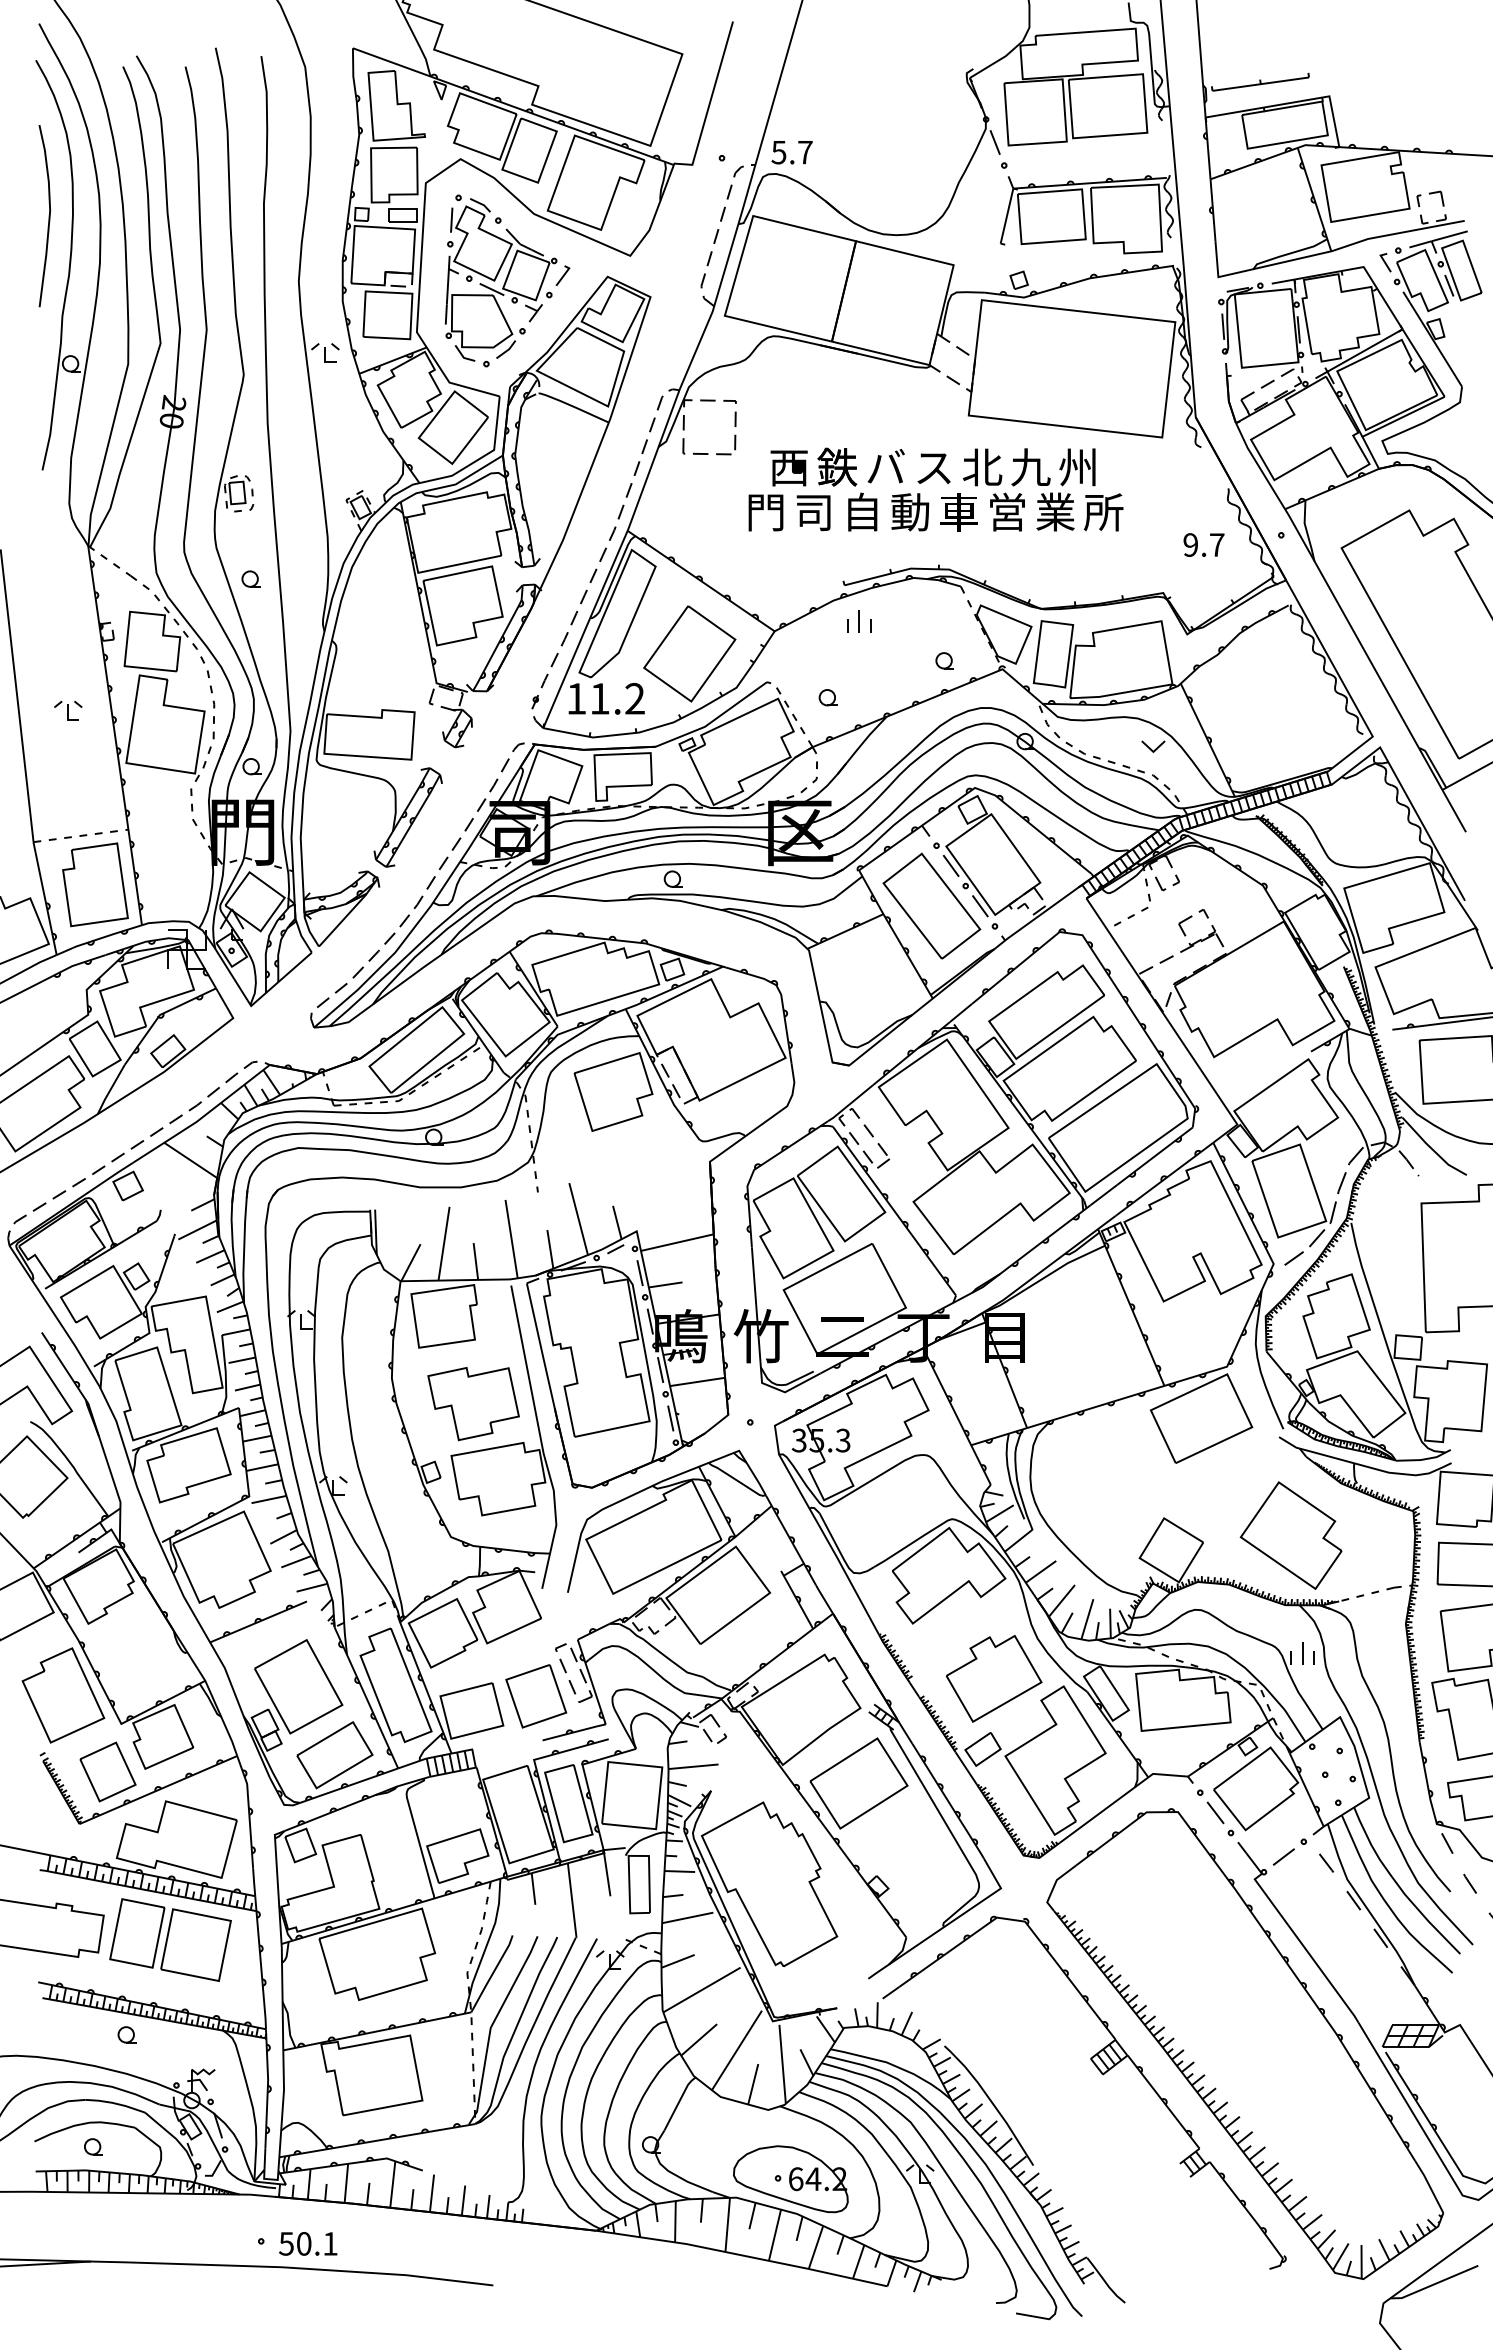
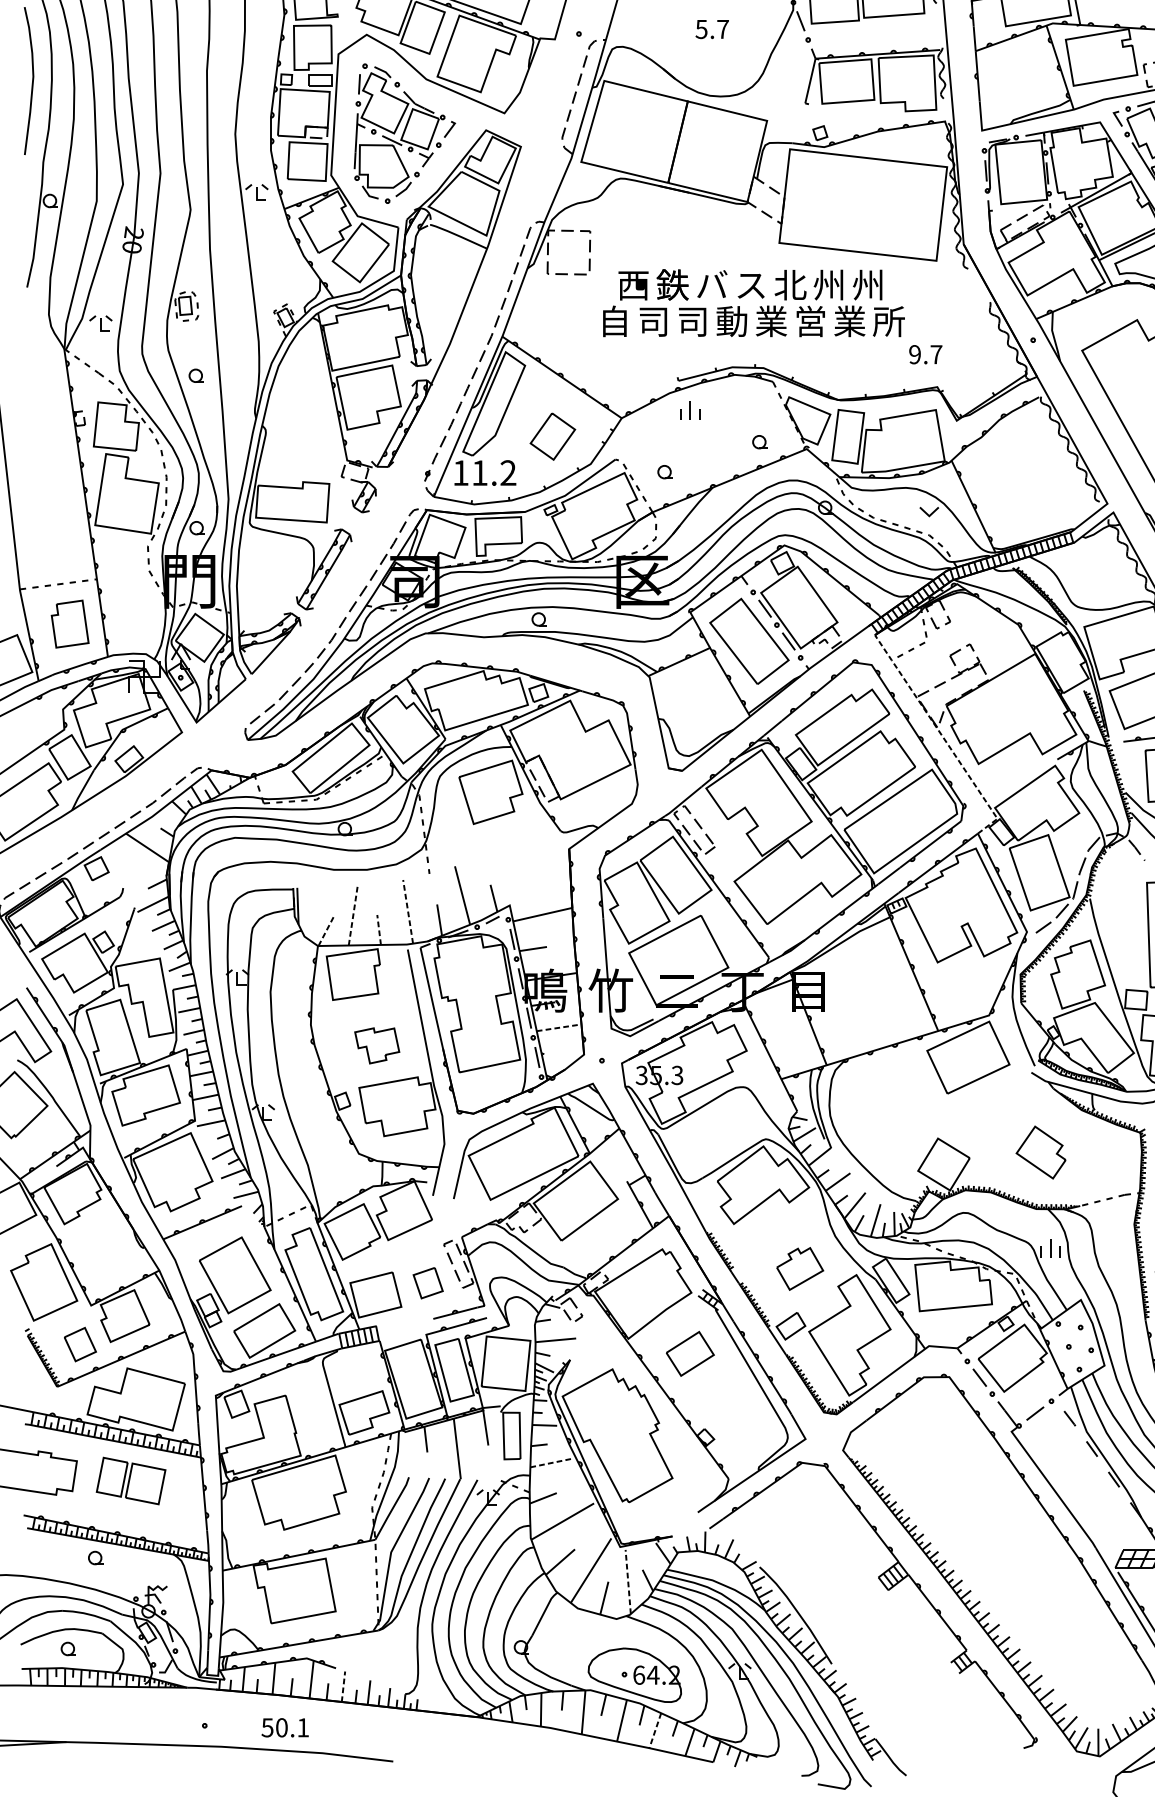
text: (791, 152) -> (711, 29), moved
text: (1030, 467) -> (829, 285), 九 -> 州
text: (765, 511) -> (614, 320), 門 -> 自
text: (861, 511) -> (692, 320), 自 -> 司
text: (958, 511) -> (771, 320), 車 -> 業
text: (1203, 544) -> (925, 354), moved
part: (689, 653) -> (552, 436), size x0.6
part: (68, 710) -> (101, 323), moved
part: (95, 884) -> (70, 623), size x0.7
line: (1170, 1024) -> (943, 737), solid -> dashed
line: (511, 1239) -> (408, 912), solid -> dashed
line: (444, 1243) -> (353, 915), solid -> dashed
line: (475, 1261) -> (378, 930), solid -> dashed
line: (410, 1262) -> (326, 930), solid -> dashed
line: (697, 1381) -> (559, 1027), solid -> dashed
part: (473, 1404) -> (377, 1046), size x0.6
part: (1290, 1535) -> (1040, 1152), size x0.6
part: (994, 1678) -> (800, 1268), size x0.6
part: (536, 1696) -> (428, 1283), size x0.6
part: (107, 1771) -> (79, 1344), size x0.7
part: (858, 1783) -> (689, 1353), size x0.6
line: (688, 1917) -> (551, 1462), solid -> dashed
part: (170, 1939) -> (131, 1480), size x0.7
line: (782, 2064) -> (628, 1582), solid -> dashed
line: (432, 2193) -> (343, 1686), solid -> dashed
text: (308, 2243) -> (285, 1727), moved
line: (816, 2247) -> (655, 1730), solid -> dashed

